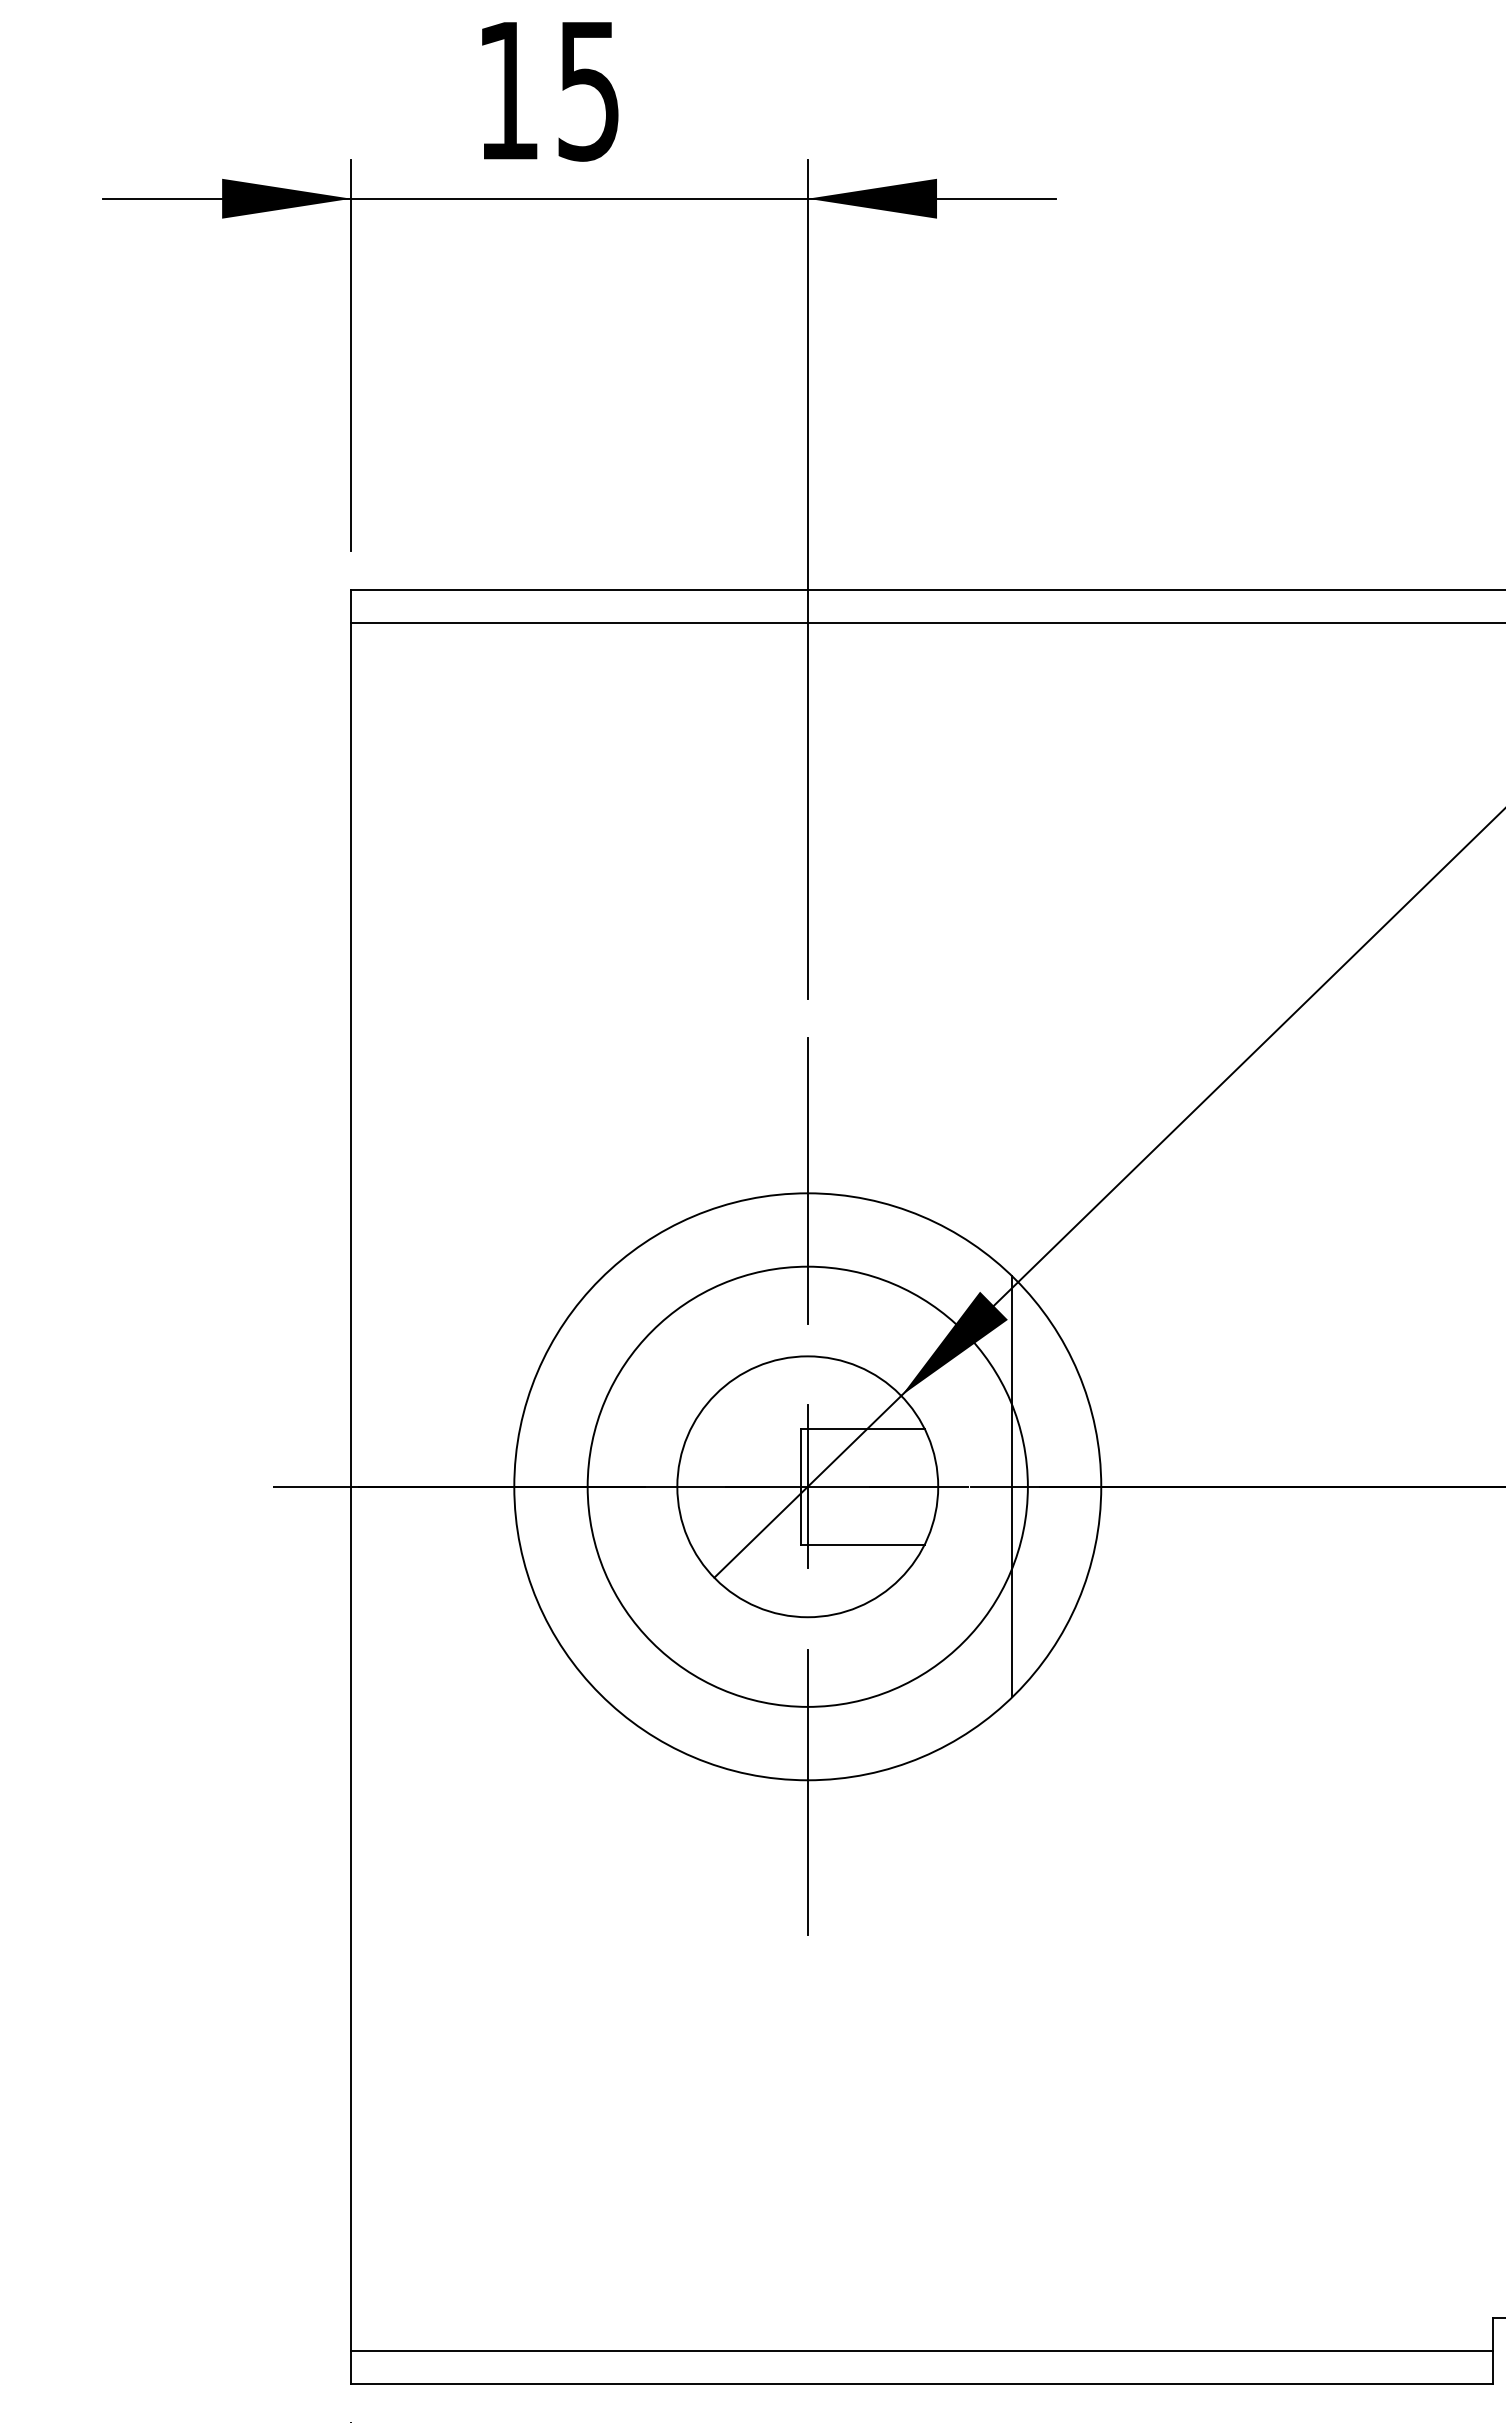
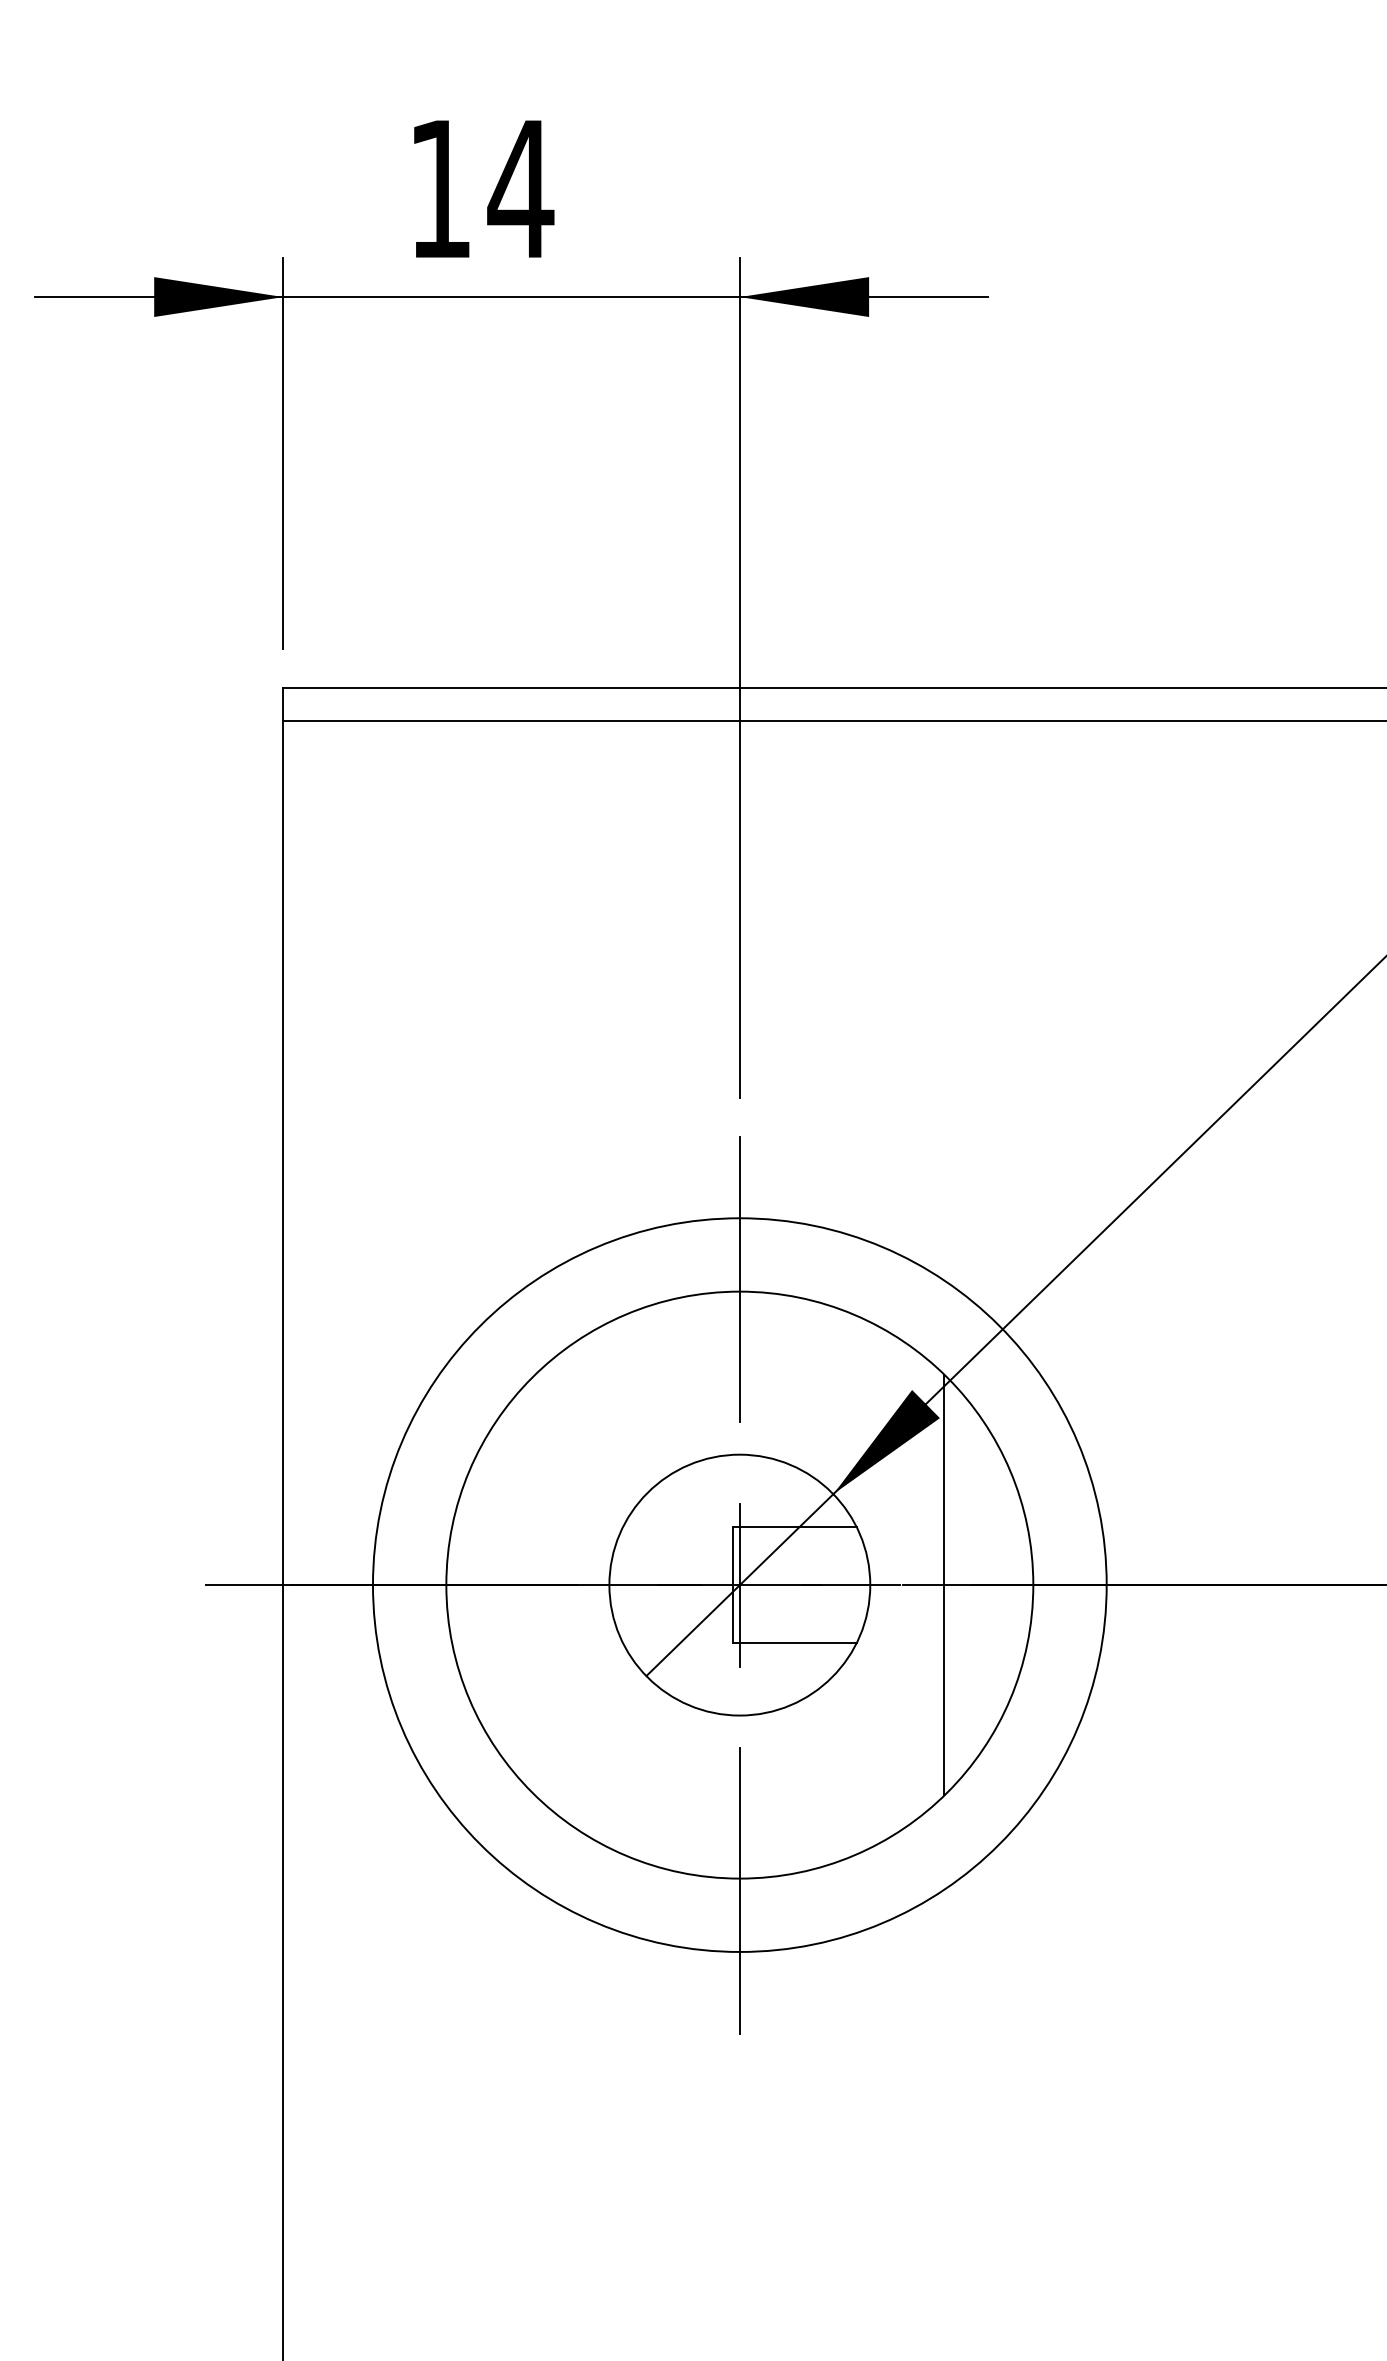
text: (588, 91) -> (520, 189), 15 -> 14
circle: (807, 1486) -> (739, 1584), size x1.67

